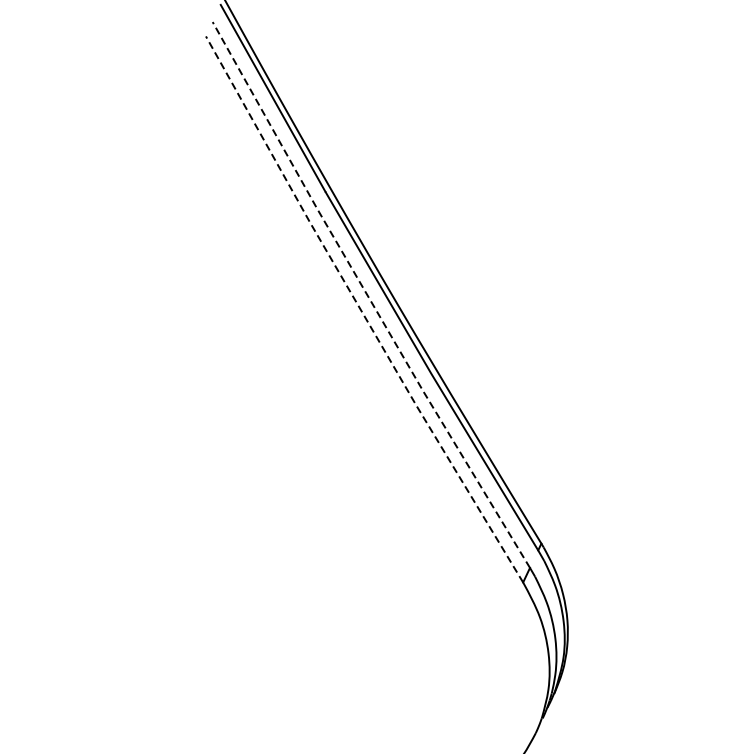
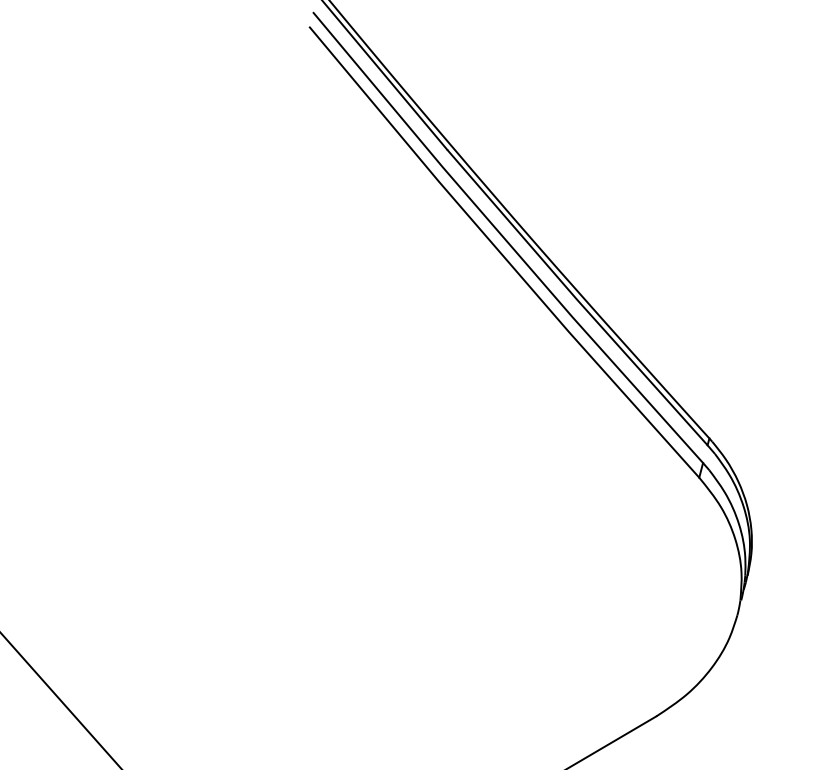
line: (368, 296) -> (505, 239), dashed -> solid
line: (361, 311) -> (501, 254), dashed -> solid

